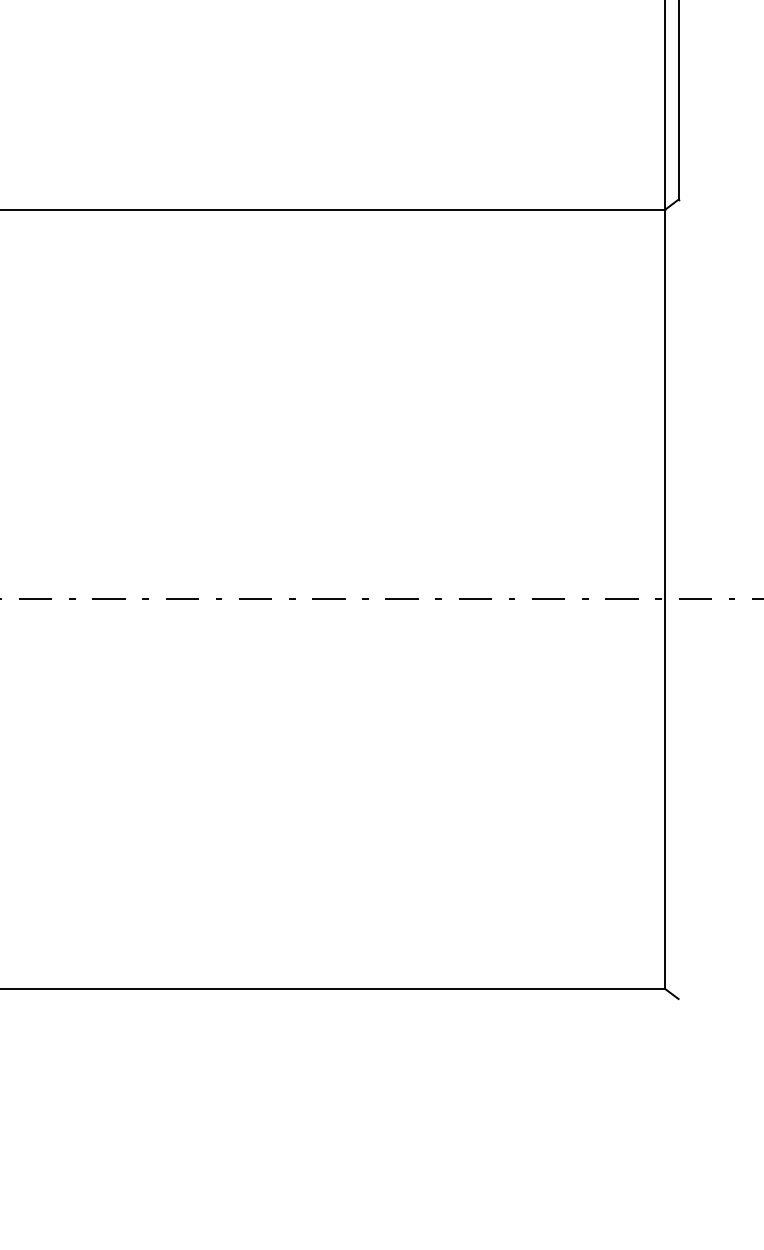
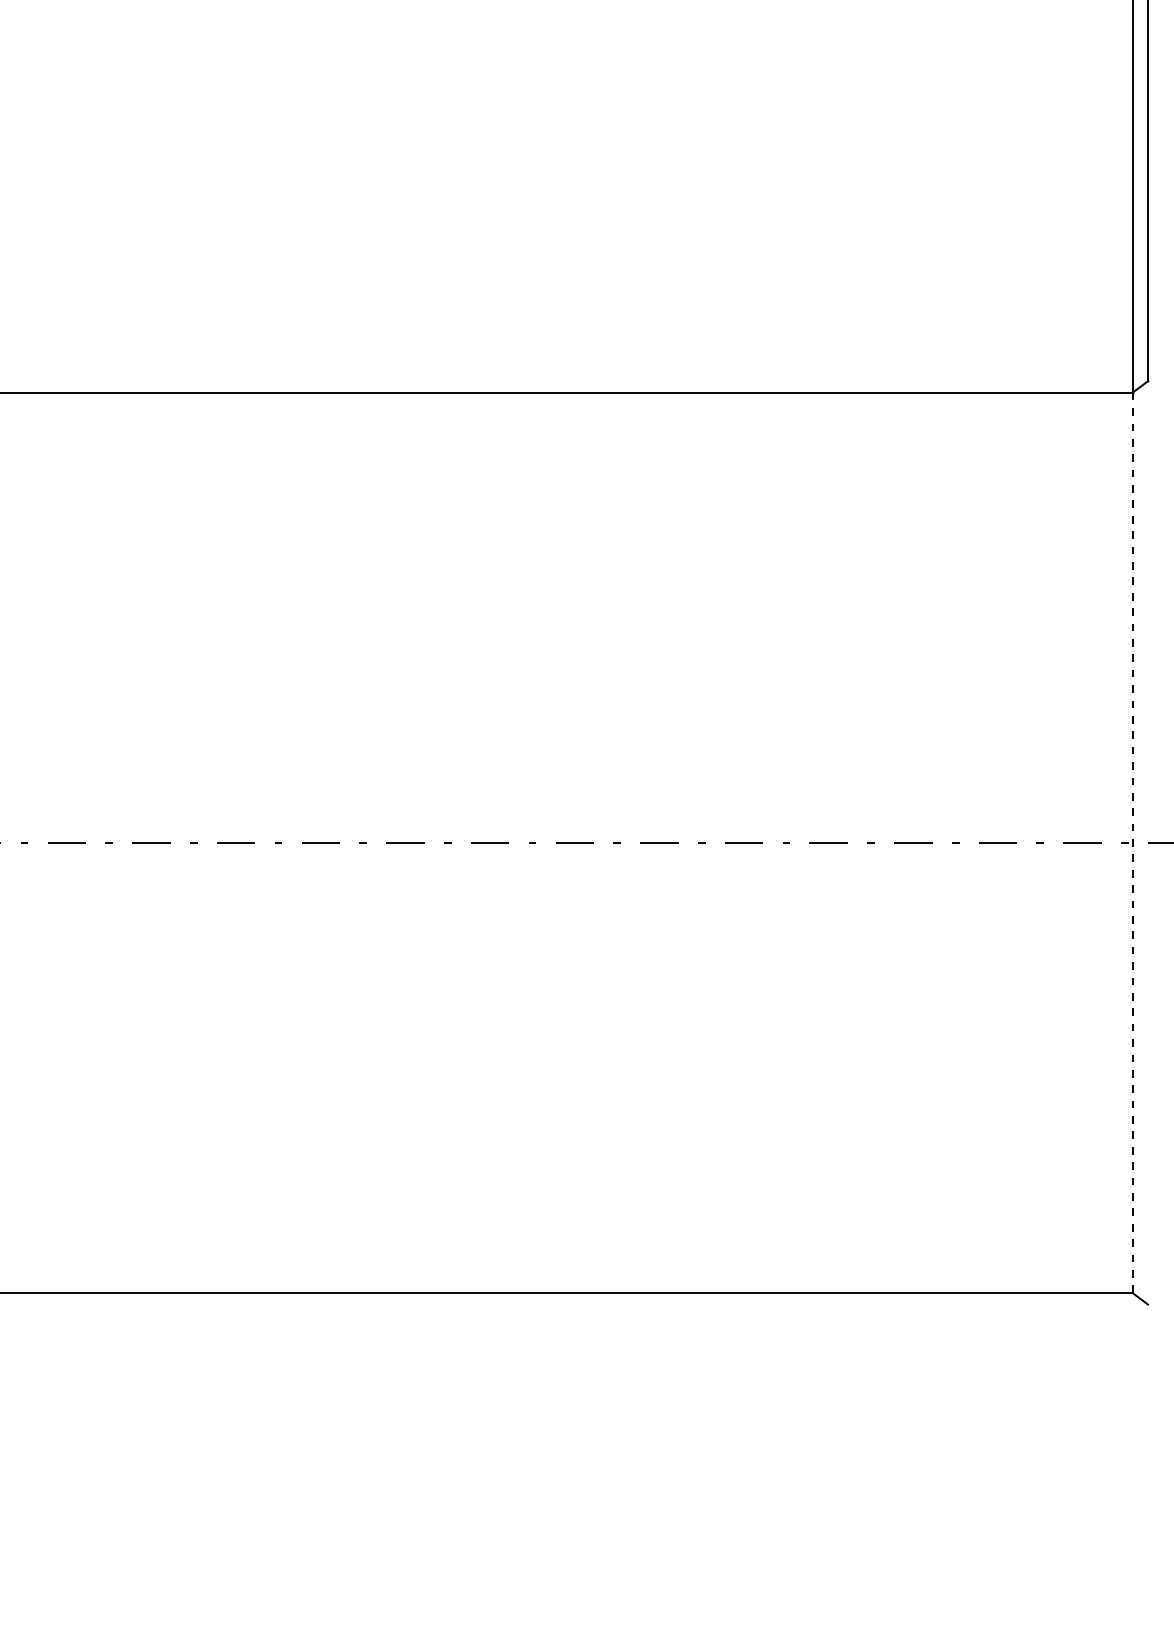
line: (665, 599) -> (1132, 843), solid -> dashed

